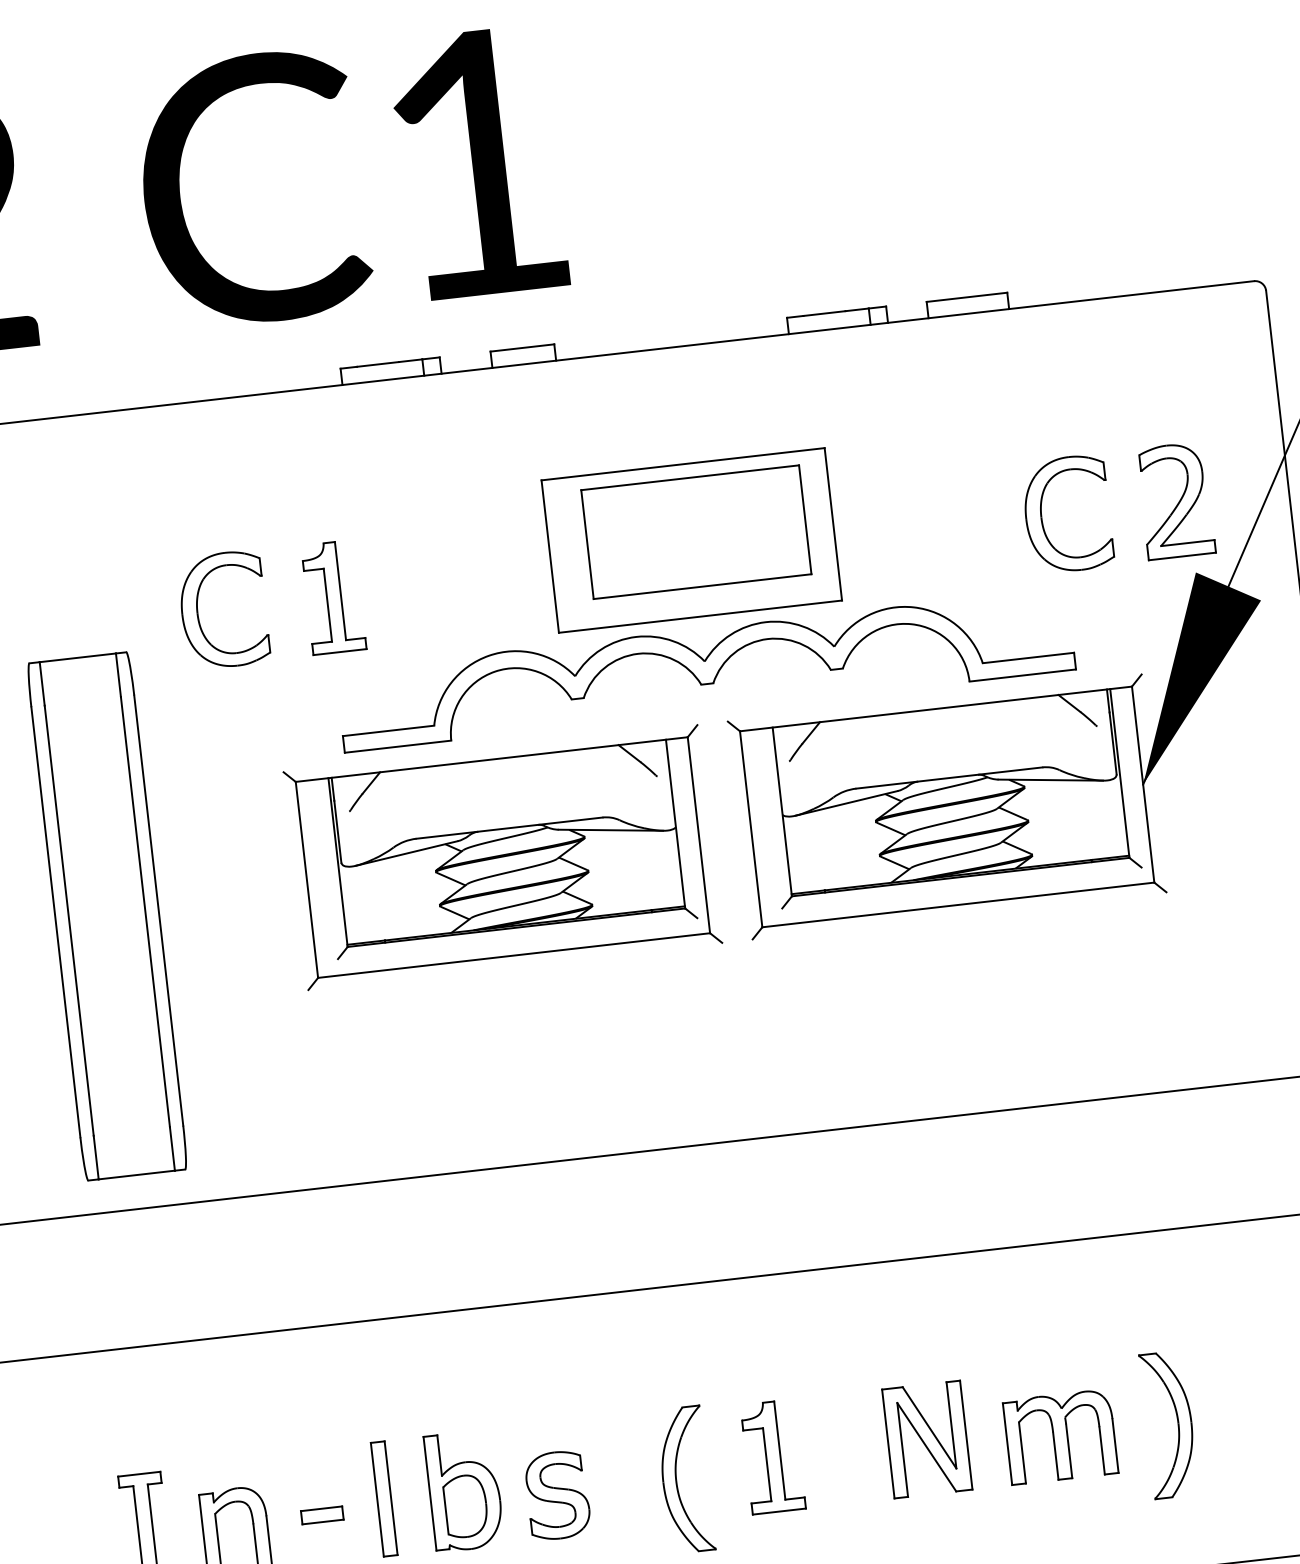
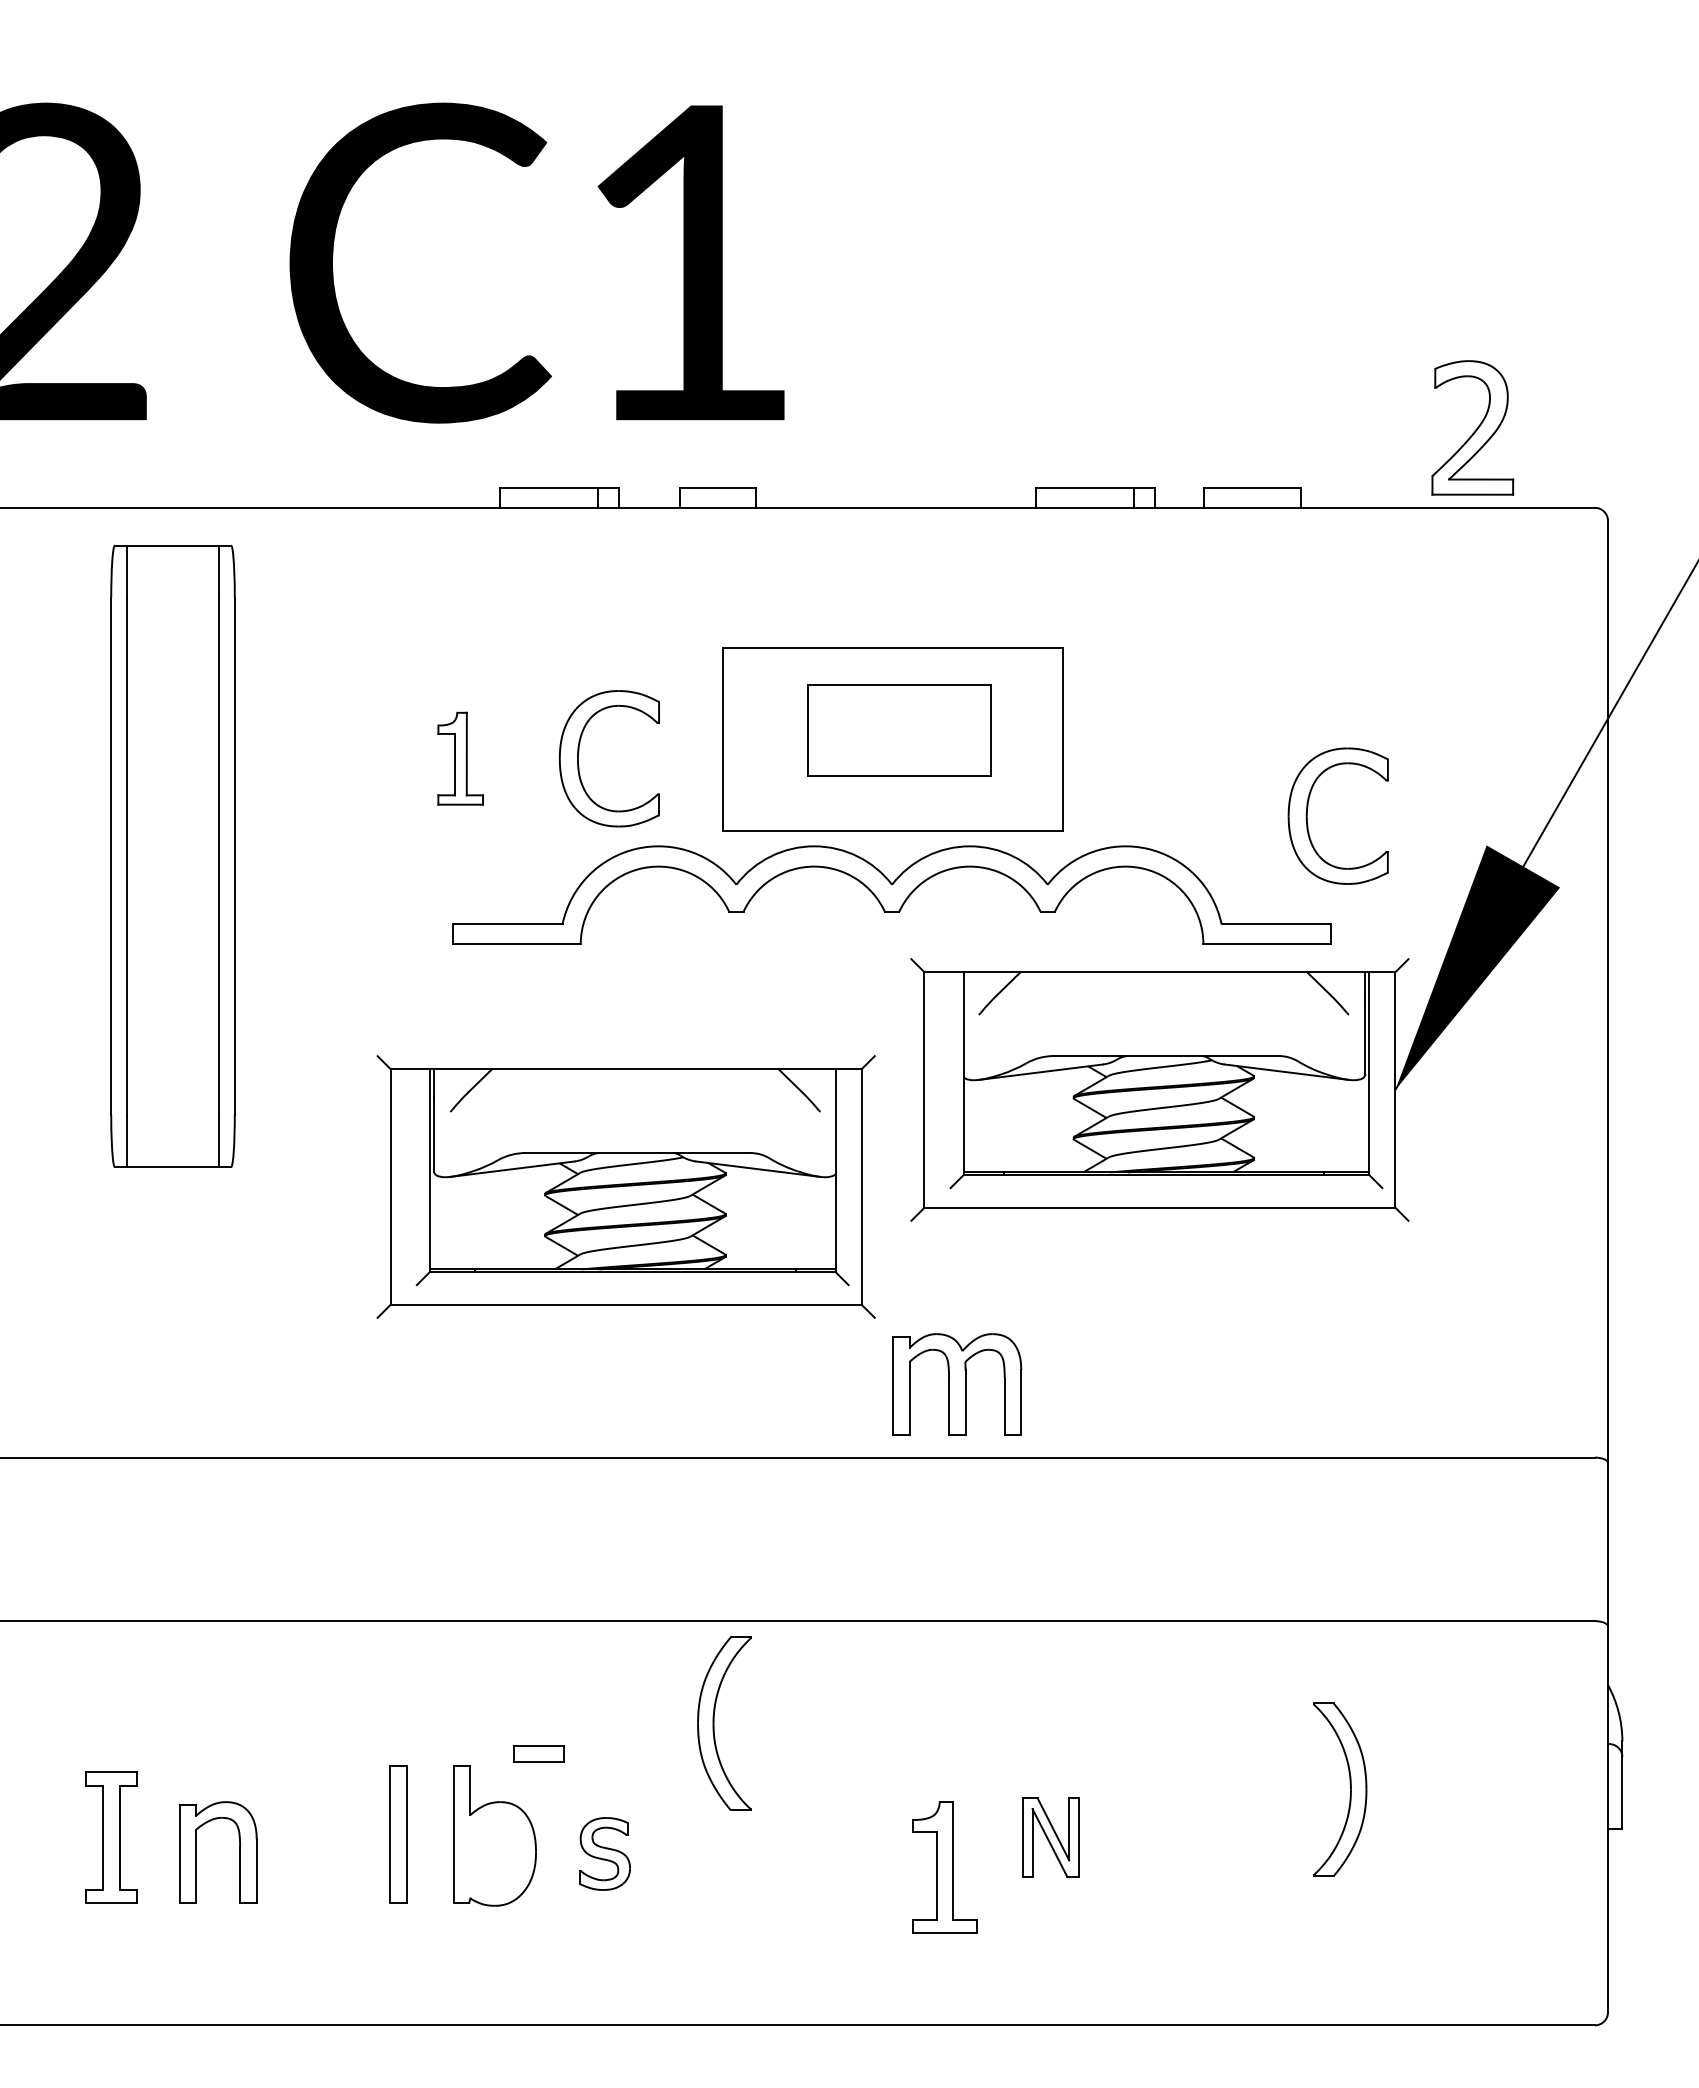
part: (1175, 500) -> (1472, 427), moved
part: (1041, 516) -> (1307, 815), moved
part: (696, 532) -> (899, 730), size x0.7
part: (333, 597) -> (460, 758), size x0.7
part: (198, 606) -> (579, 751), moved
part: (502, 857) -> (625, 1186), moved
part: (106, 915) -> (172, 855), moved
part: (1178, 1423) -> (1350, 1789), moved
part: (1060, 1436) -> (957, 1384), moved
part: (926, 1439) -> (1050, 1837), size x0.6
part: (772, 1457) -> (944, 1867), moved
part: (677, 1480) -> (714, 1723), moved
part: (558, 1495) -> (605, 1853), size x0.7
part: (465, 1505) -> (494, 1853), removed
part: (321, 1515) -> (538, 1753), moved

